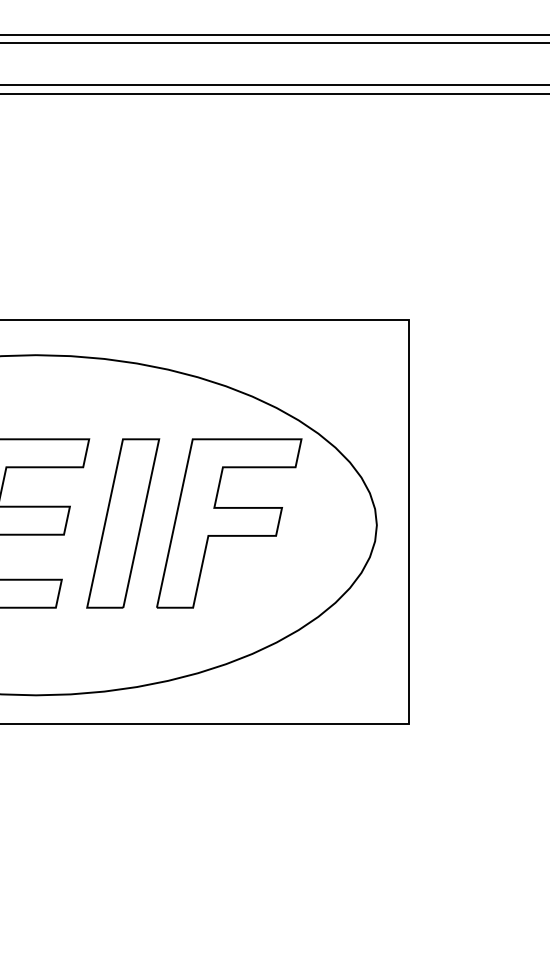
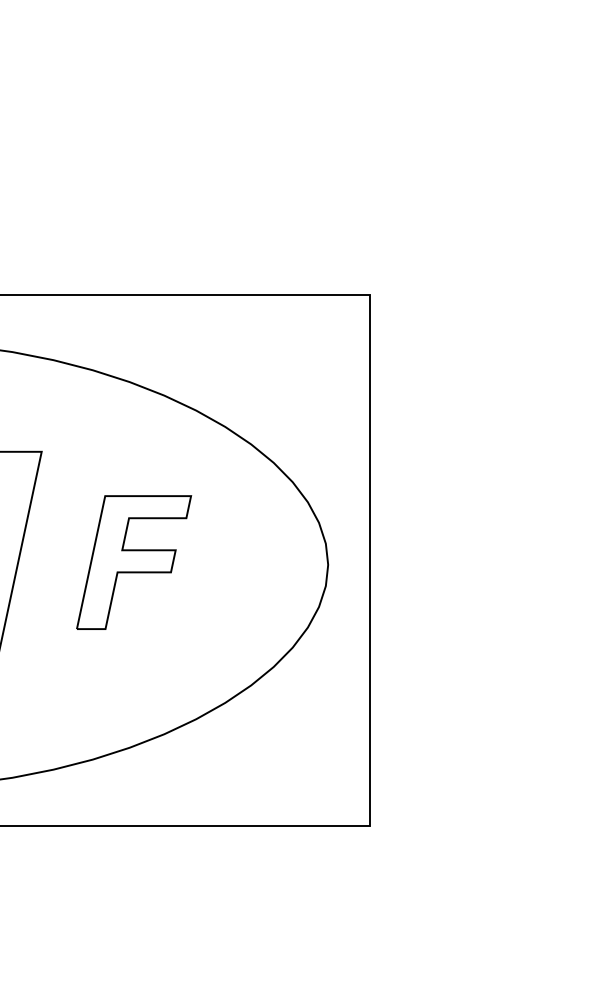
part: (229, 523) -> (134, 562), size x0.6

